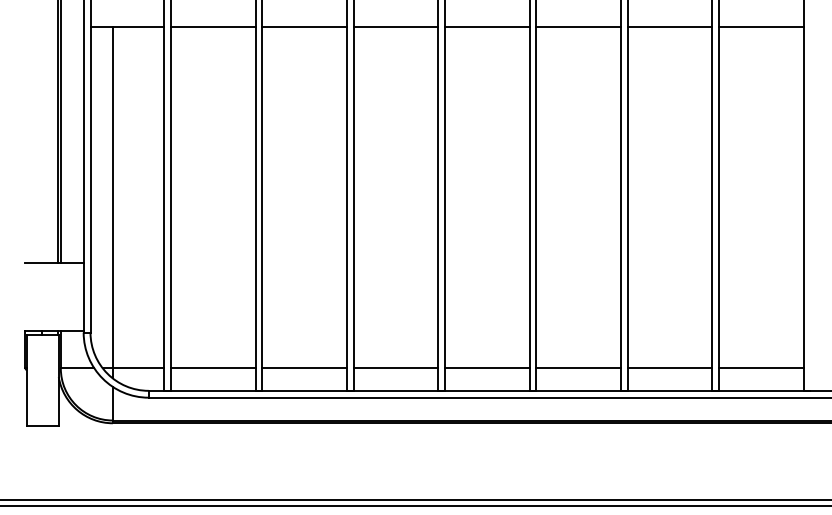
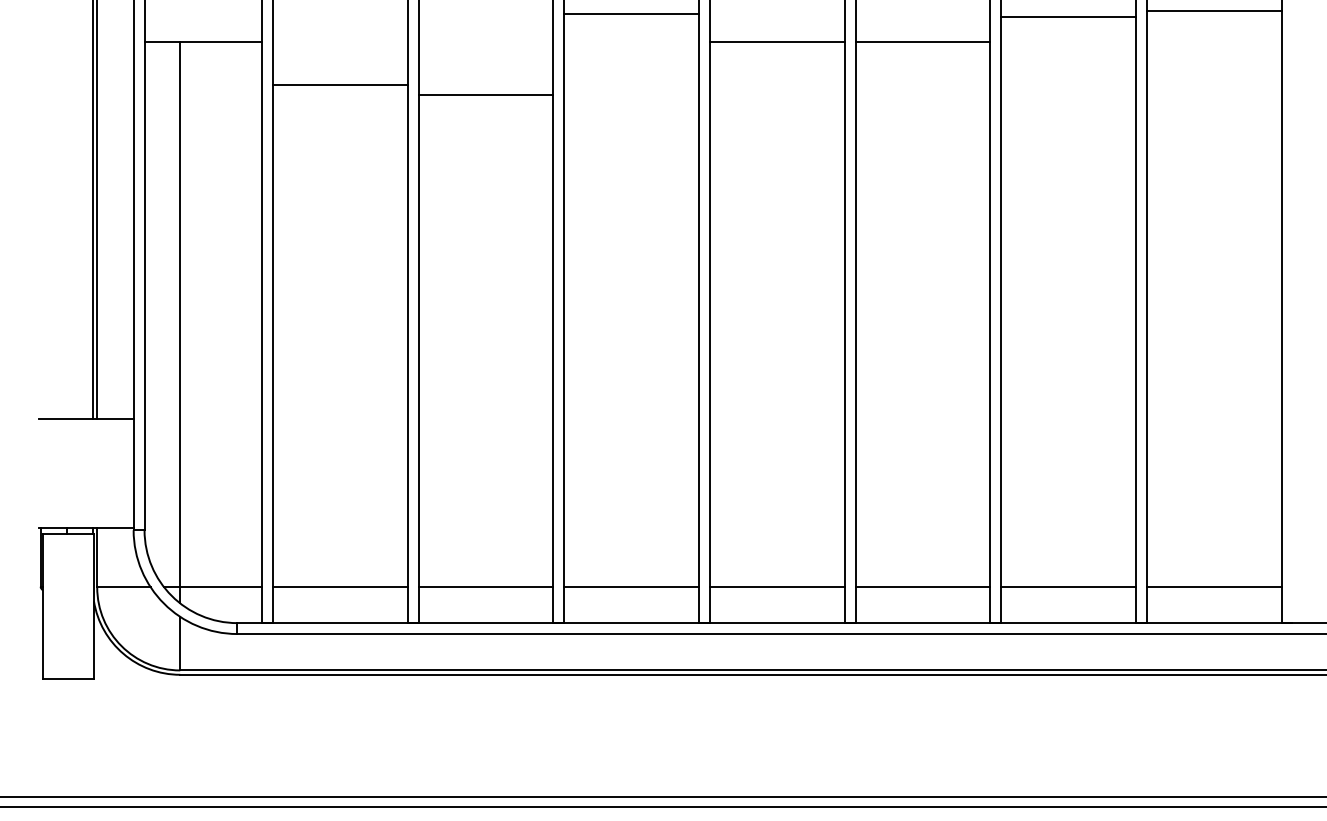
line: (213, 26) -> (340, 85), moved
line: (304, 26) -> (485, 94), moved
line: (395, 26) -> (630, 13), moved
line: (669, 26) -> (1067, 16), moved
line: (761, 26) -> (1214, 10), moved

